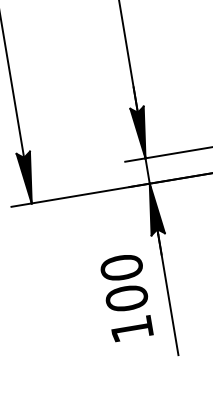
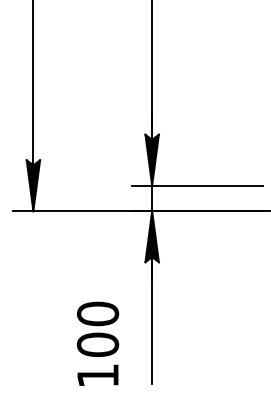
text: (127, 297) -> (98, 343), moved

